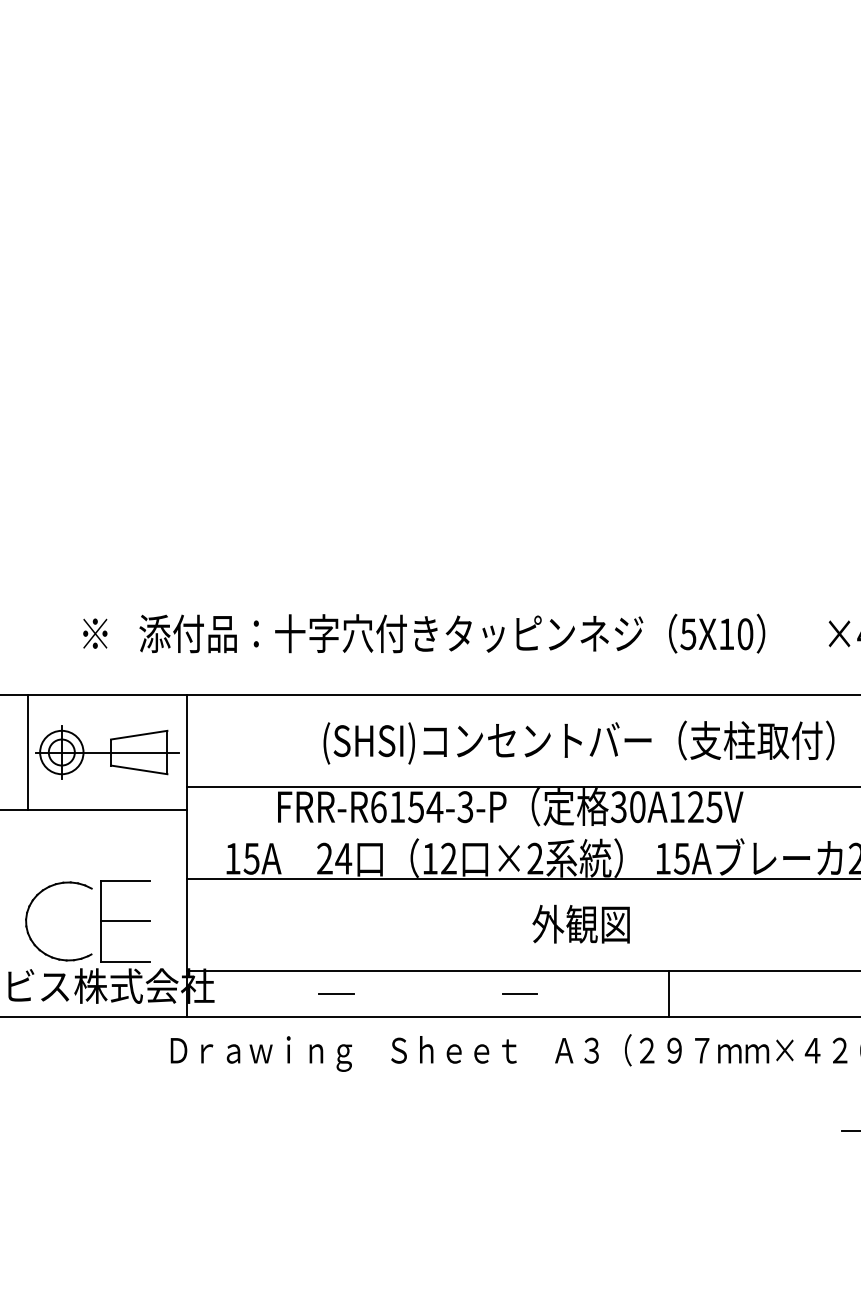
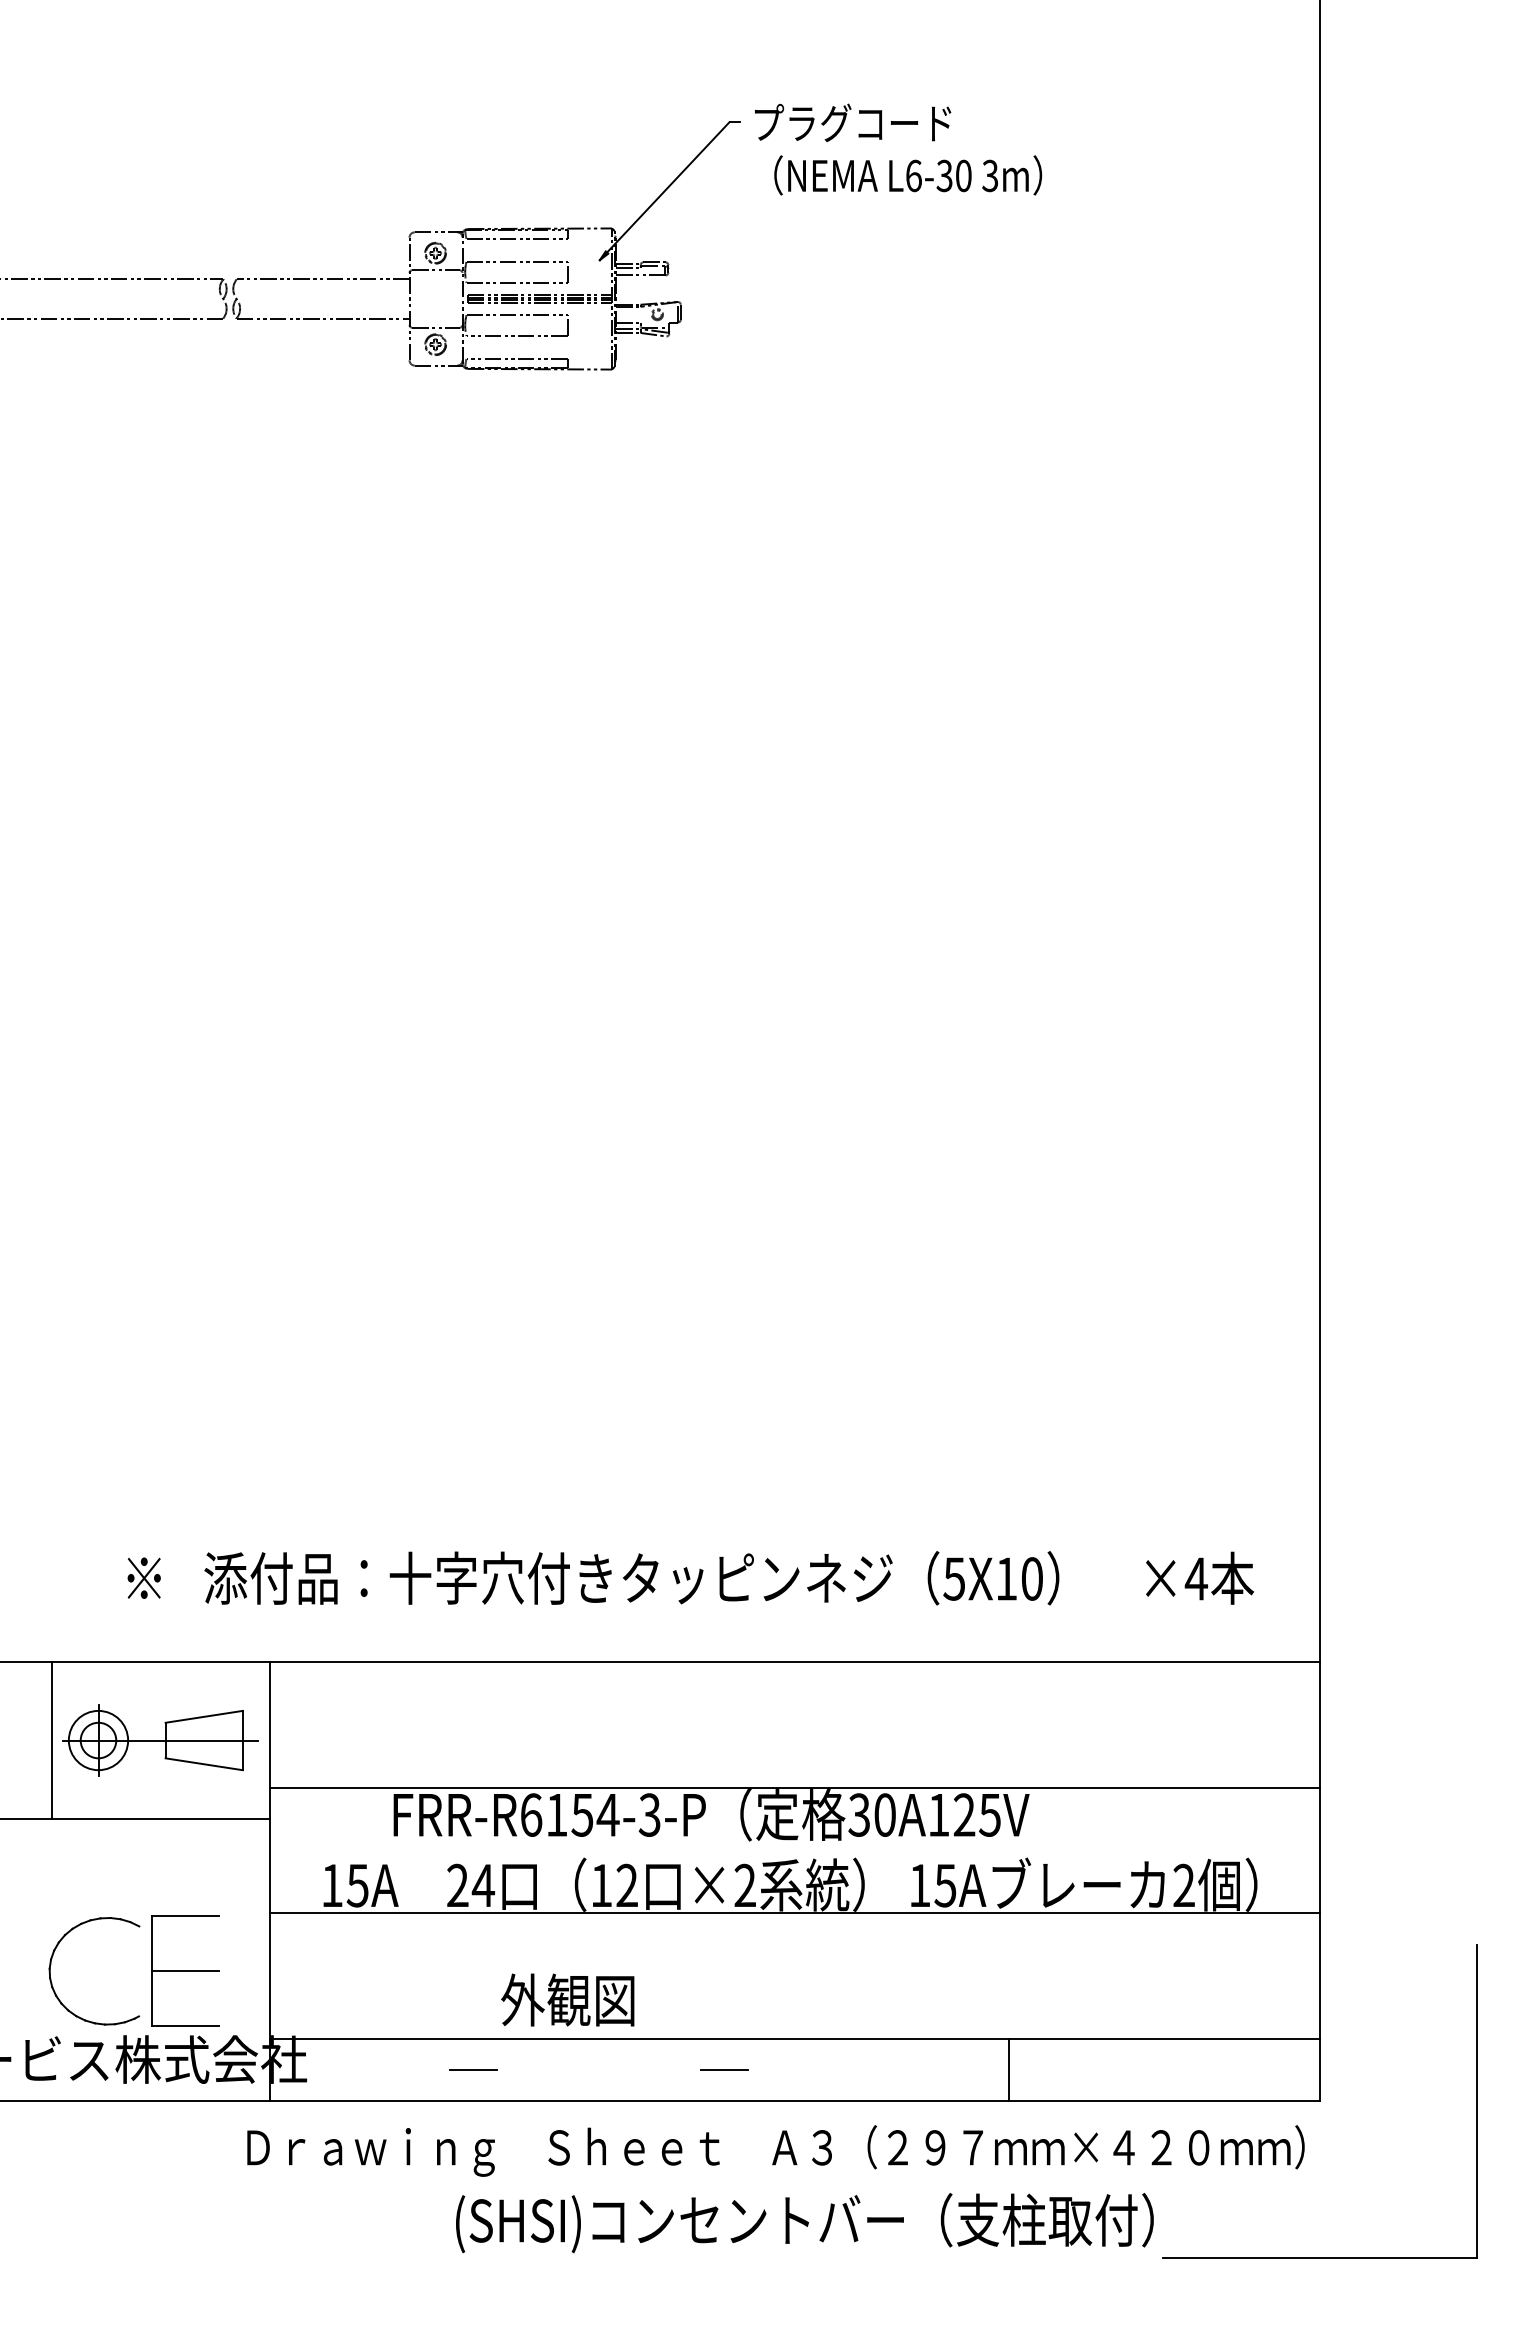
text: (578, 742) -> (804, 2223), moved
text: (580, 923) -> (567, 1999), moved
line: (669, 993) -> (1009, 2069), moved

